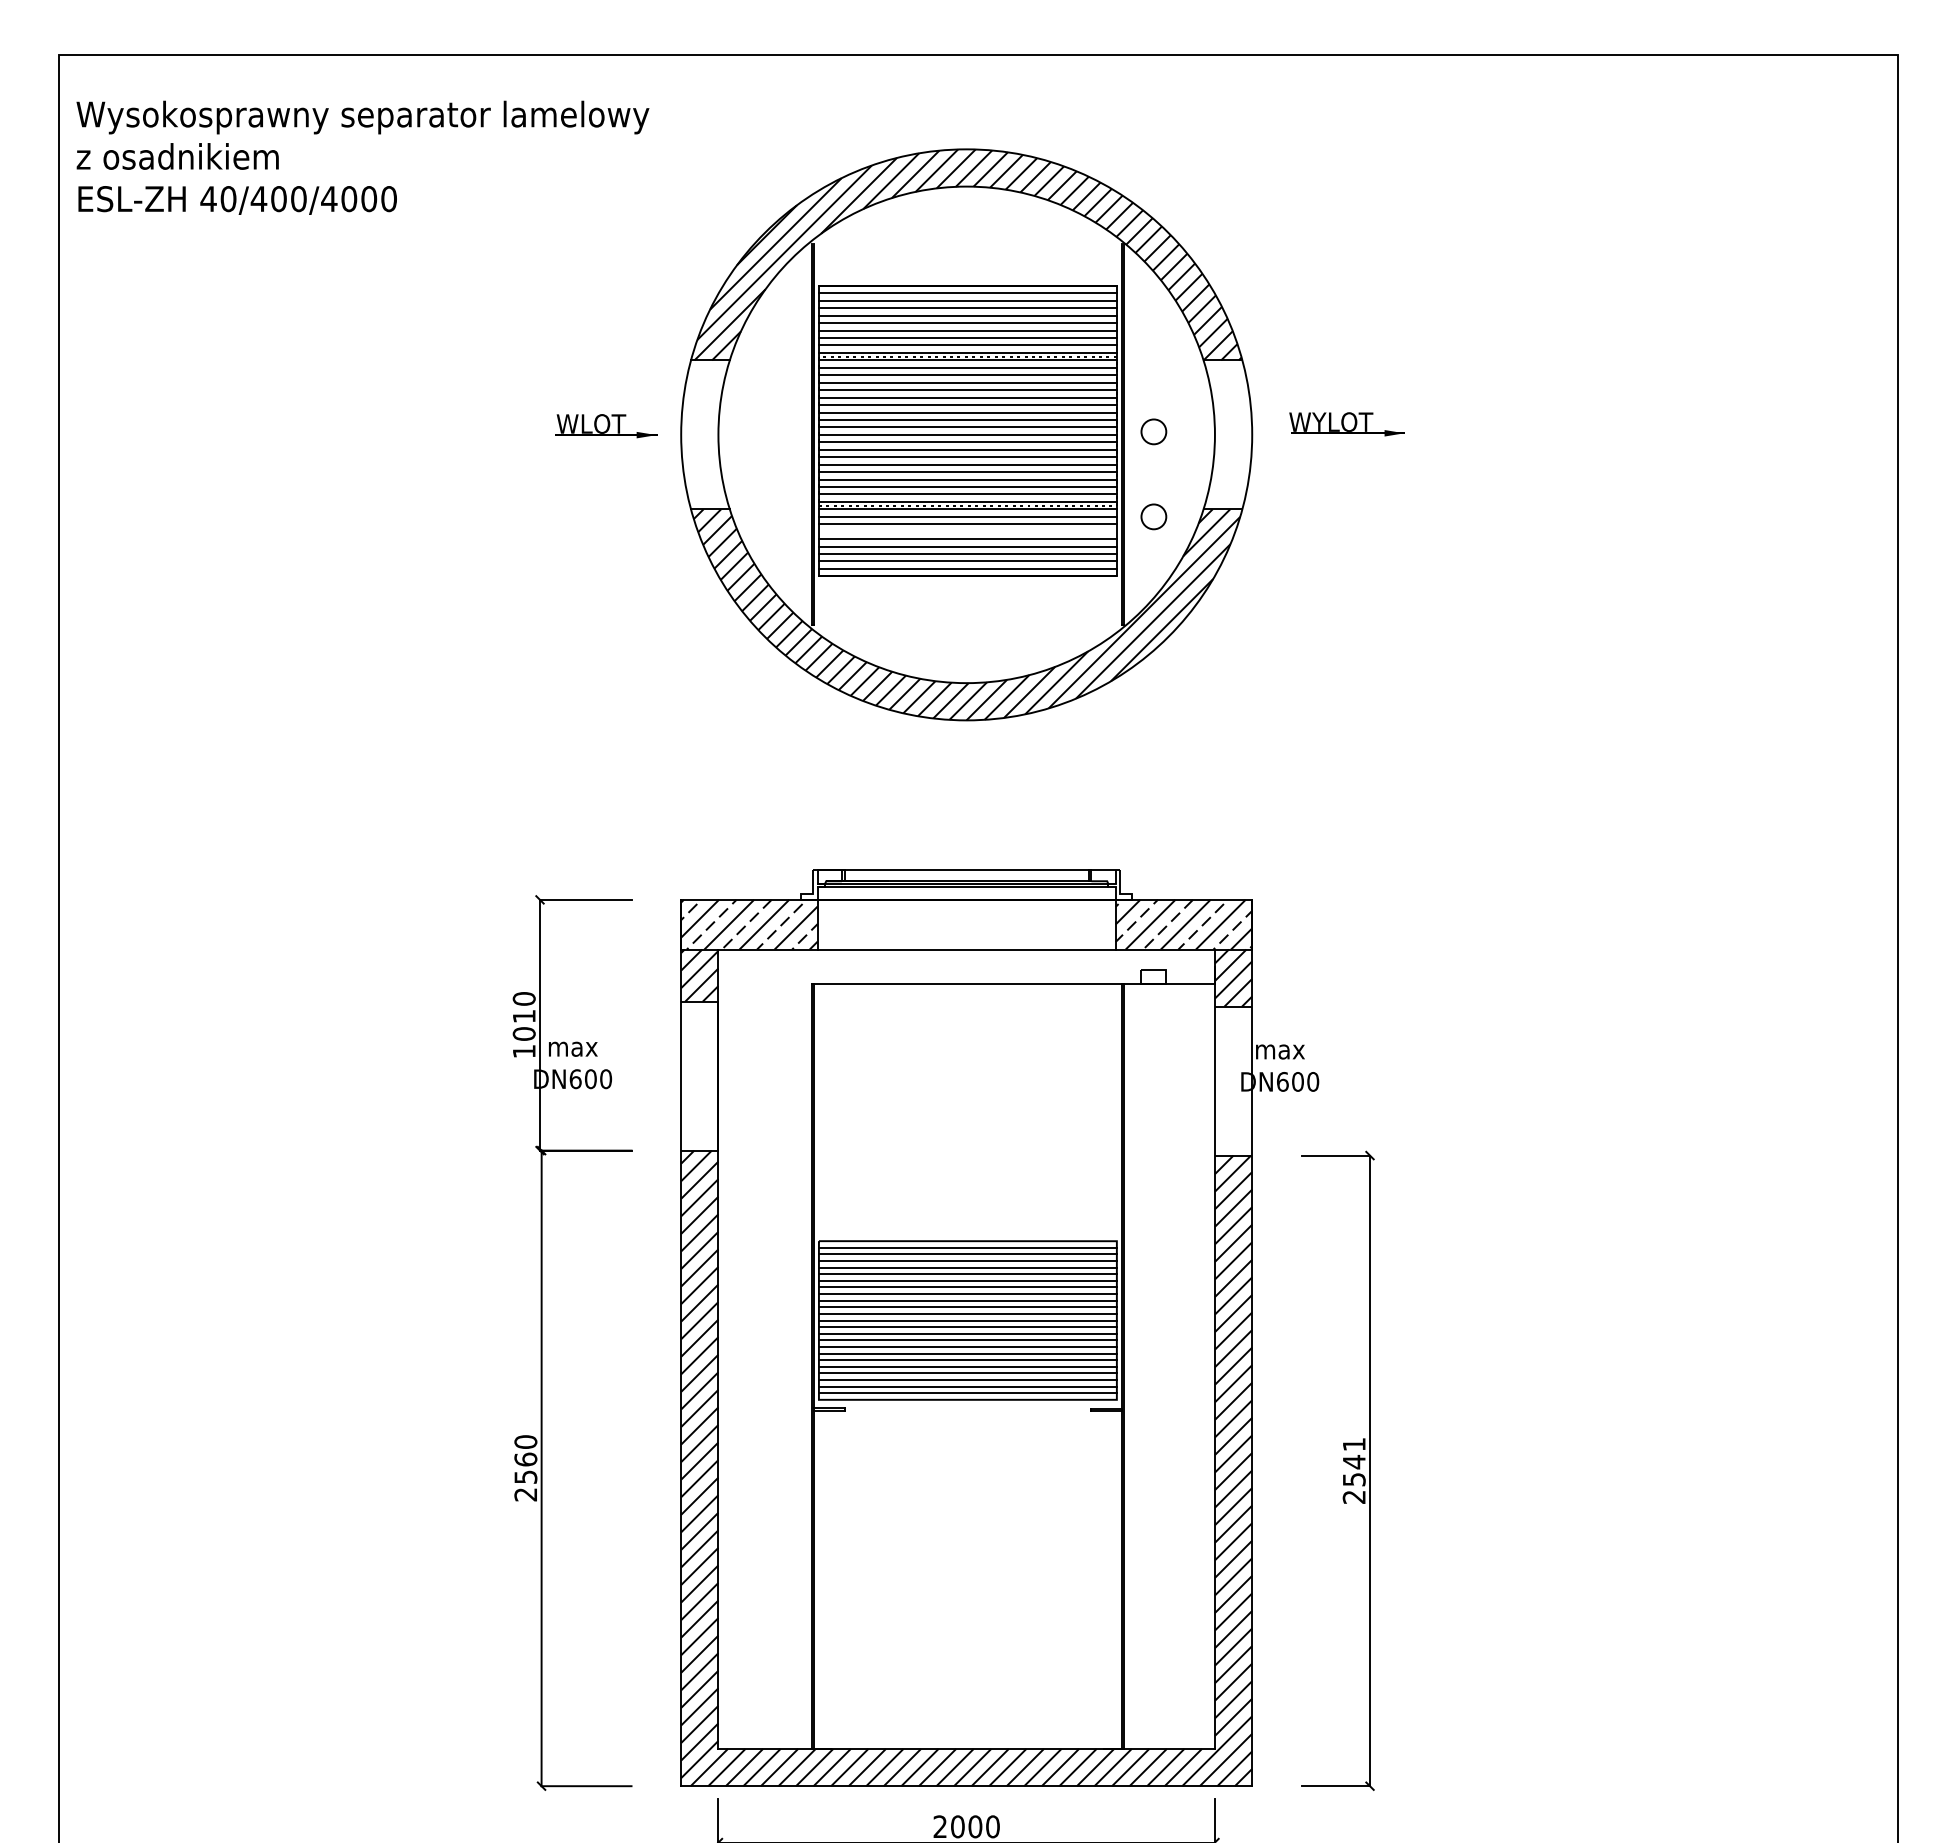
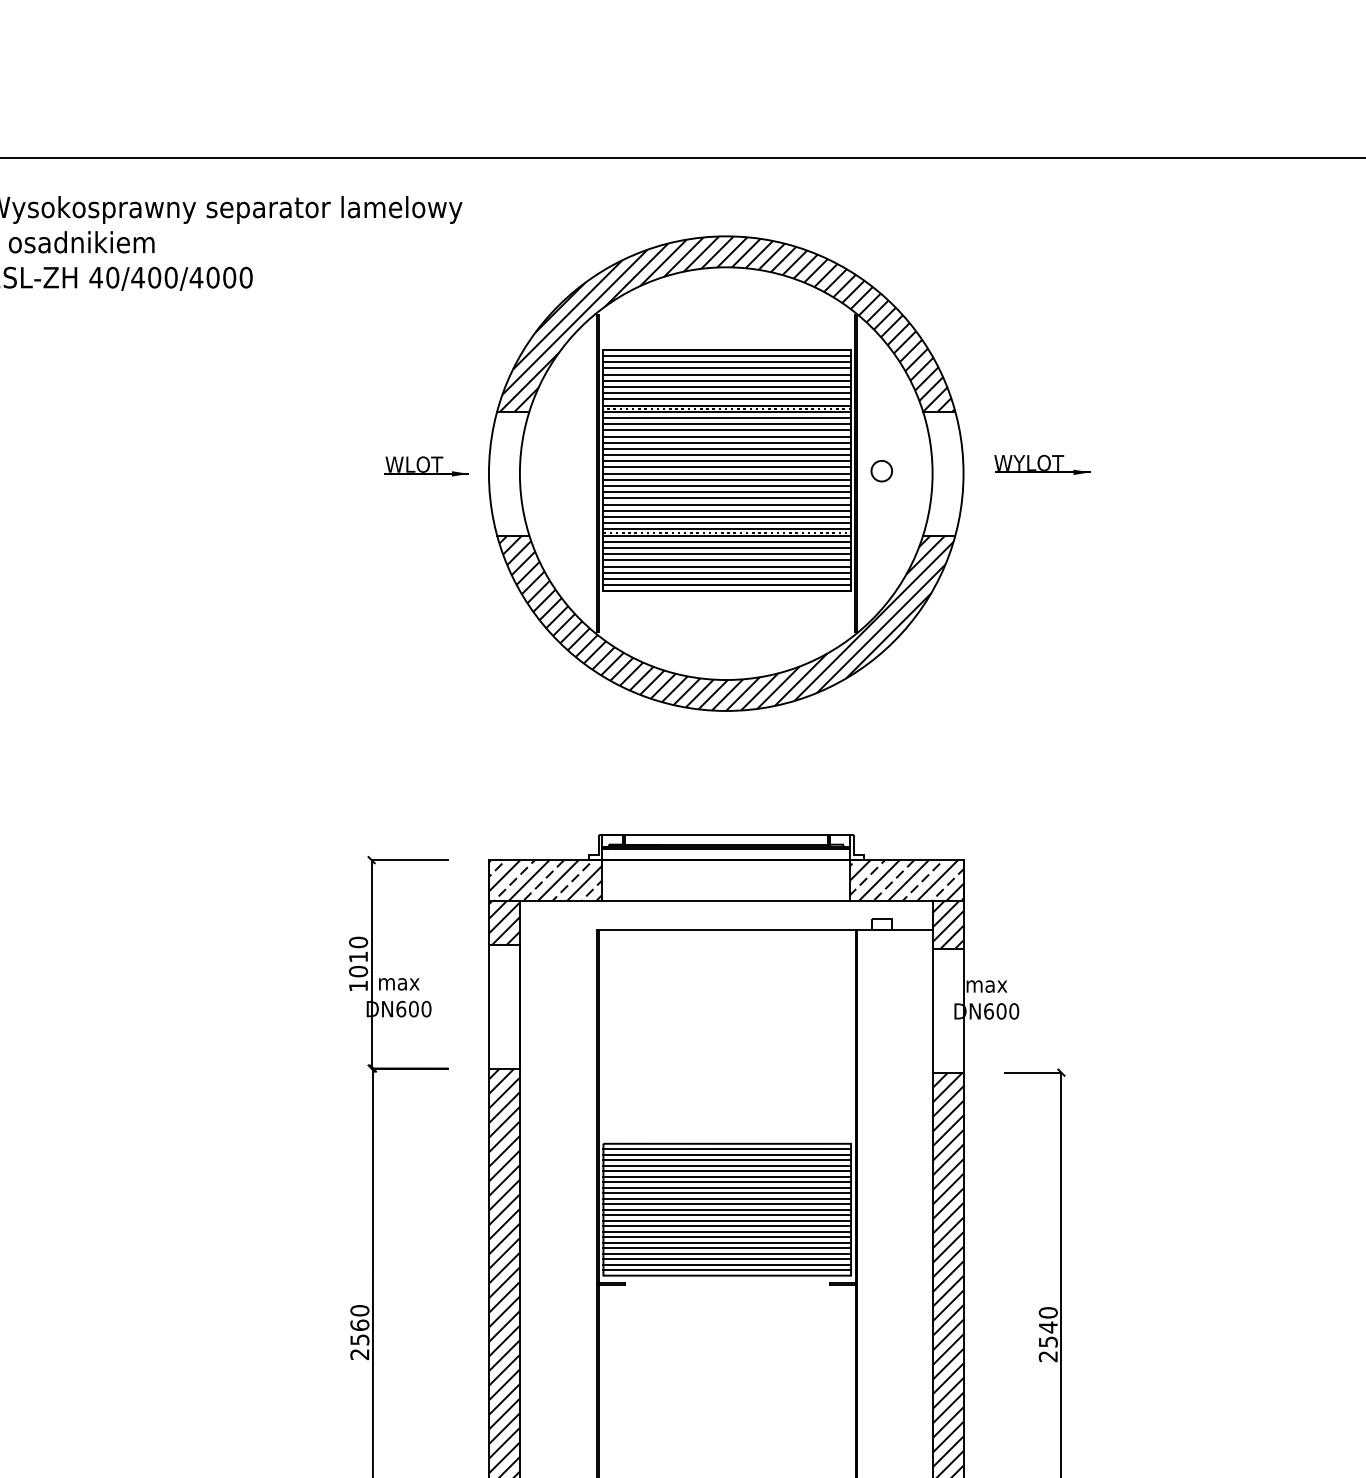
circle: (1153, 516) -> (881, 541), removed
line: (967, 531) -> (726, 553), added
text: (1353, 1444) -> (1047, 1312), 2541 -> 2540

